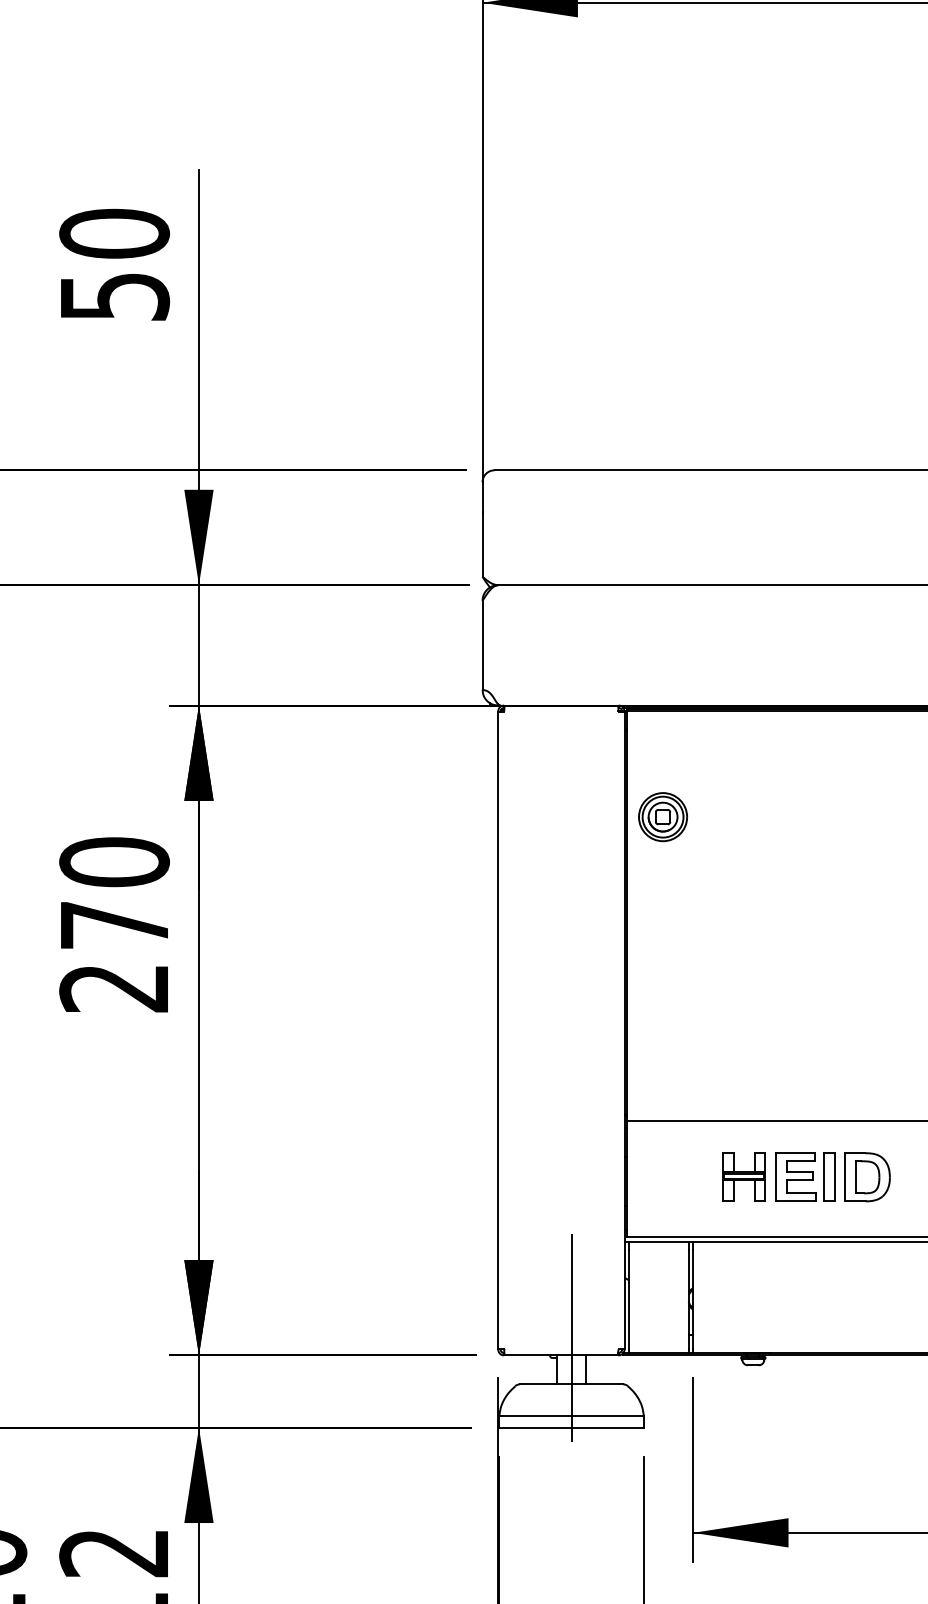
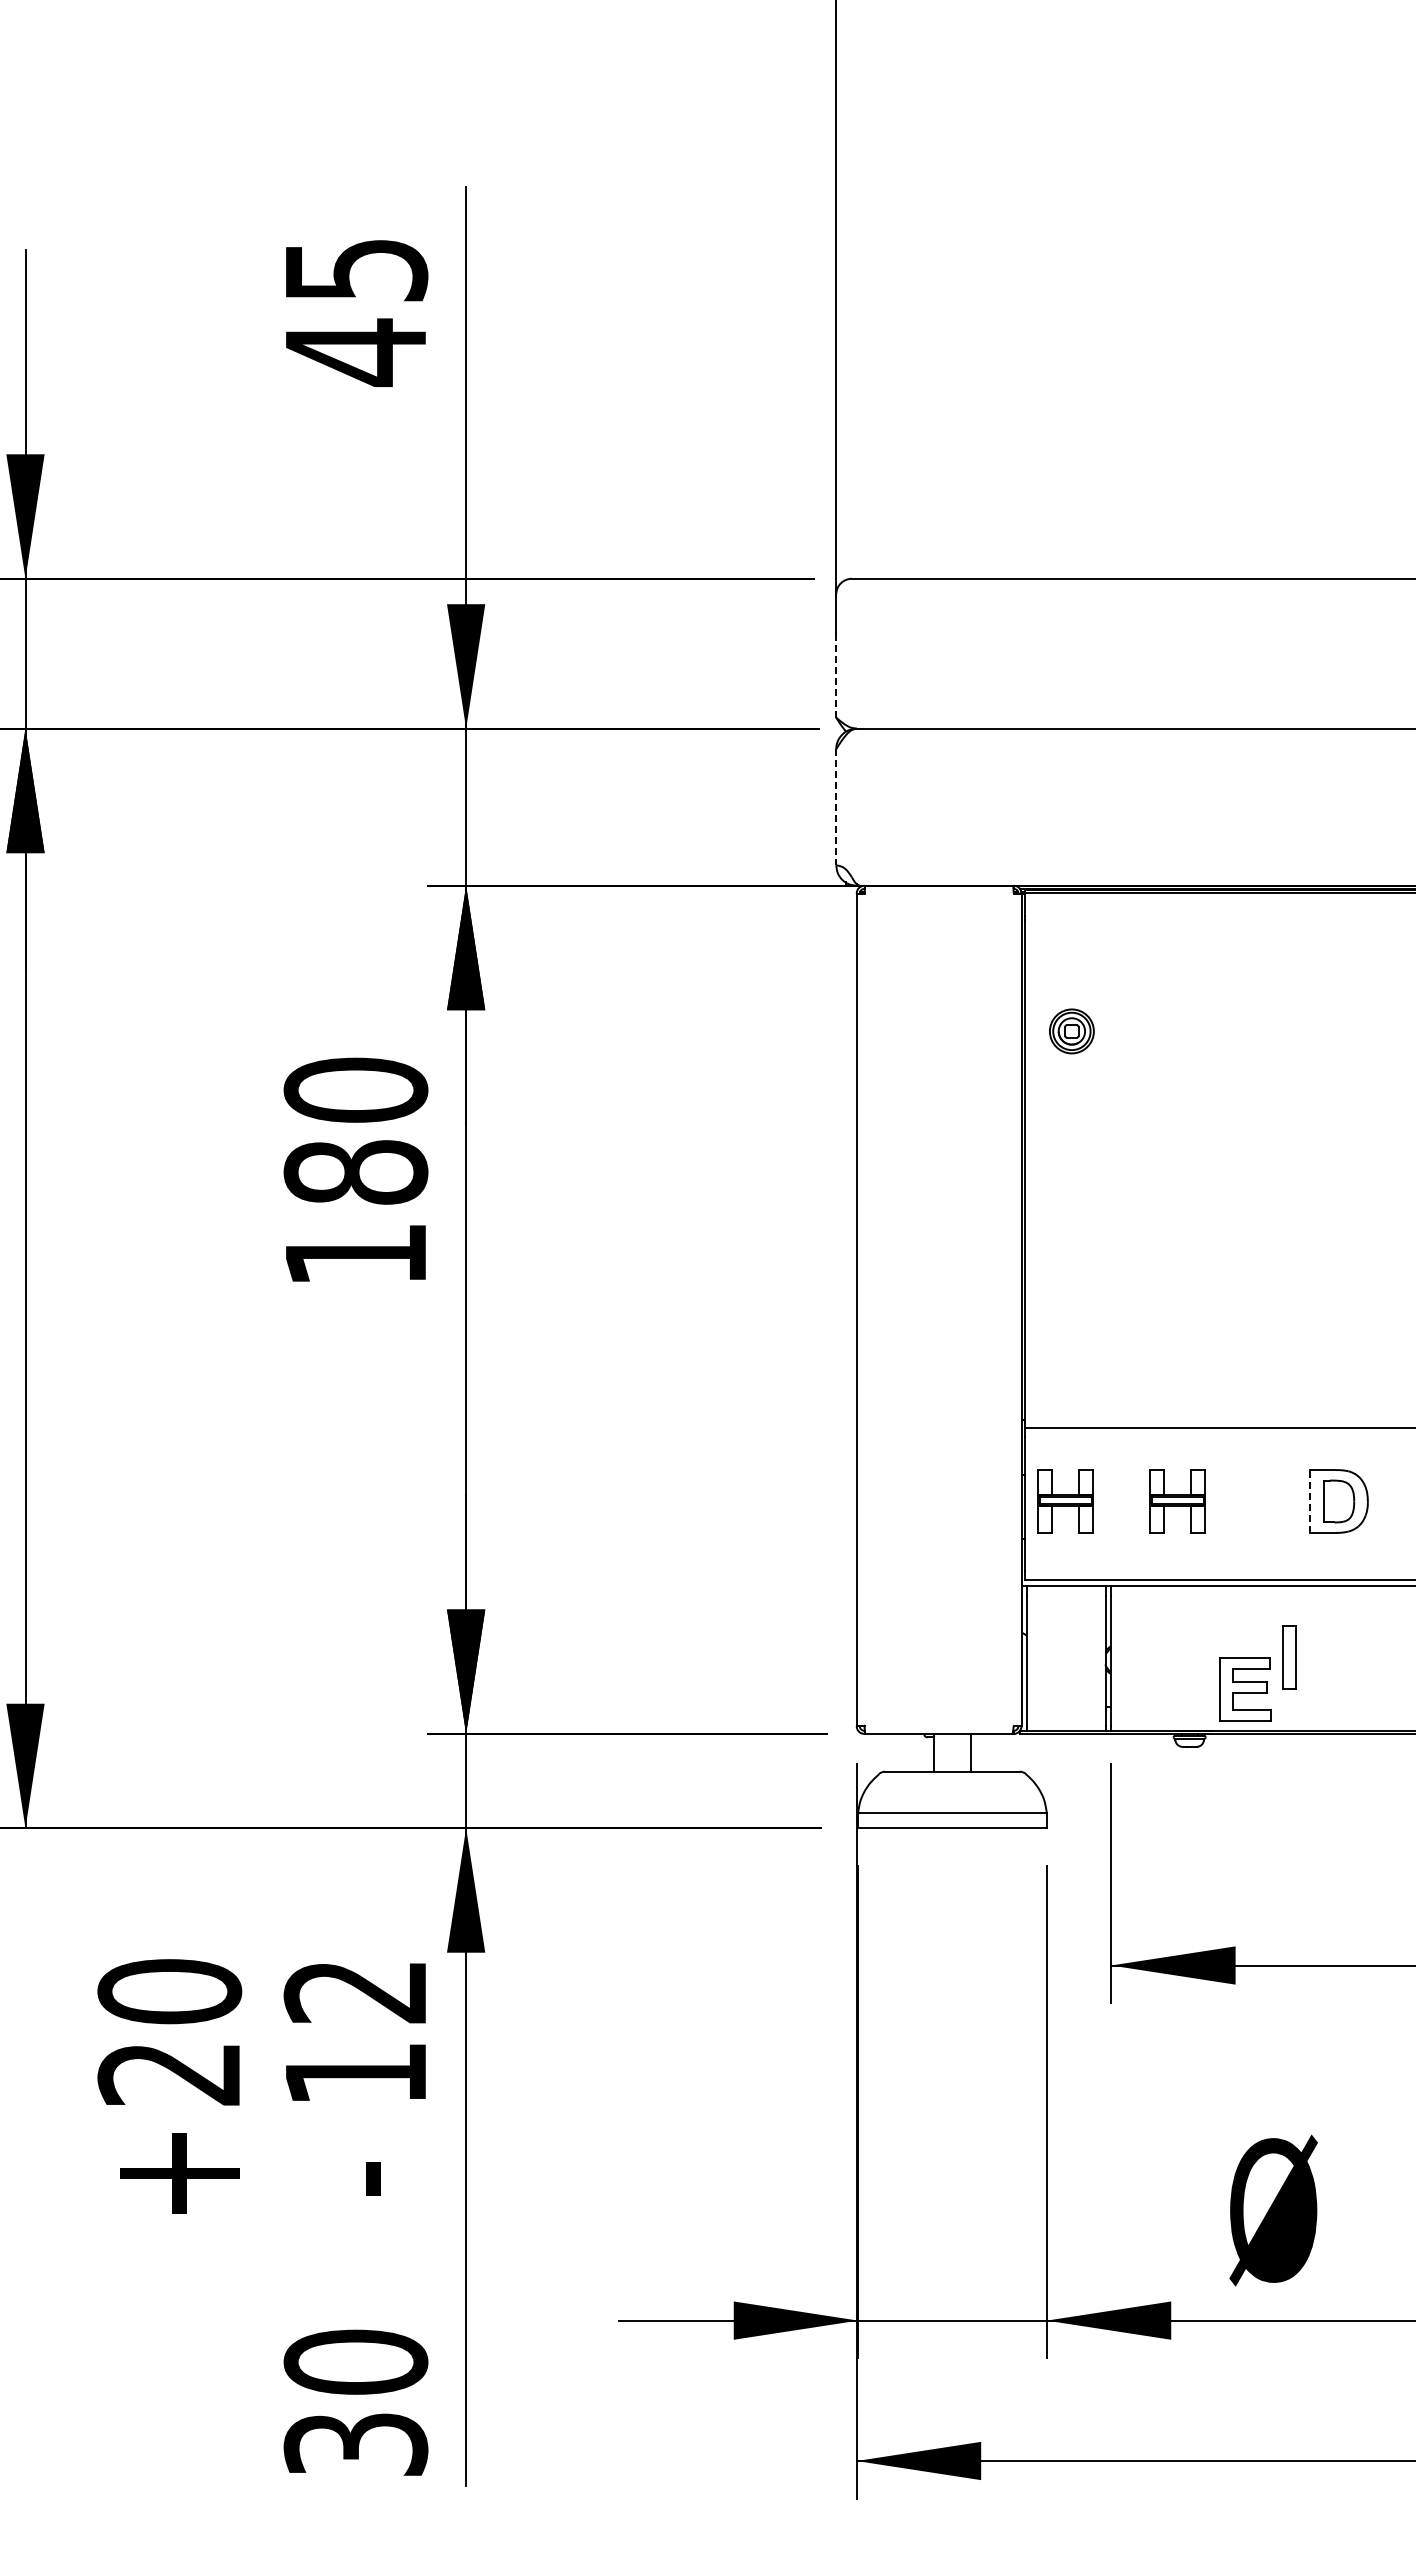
text: (114, 265) -> (355, 311), 50 -> 45
line: (482, 545) -> (836, 676), solid -> dashed
line: (482, 645) -> (836, 807), solid -> dashed
part: (662, 817) -> (1071, 1031), size x0.7
text: (114, 956) -> (355, 1213), 270 -> 180
part: (658, 1177) -> (1065, 1501), added
part: (796, 1177) -> (1245, 1689), moved
part: (829, 1177) -> (1289, 1657), moved
line: (845, 1177) -> (1309, 1501), solid -> dashed
line: (571, 1338) -> (952, 1711), removed

